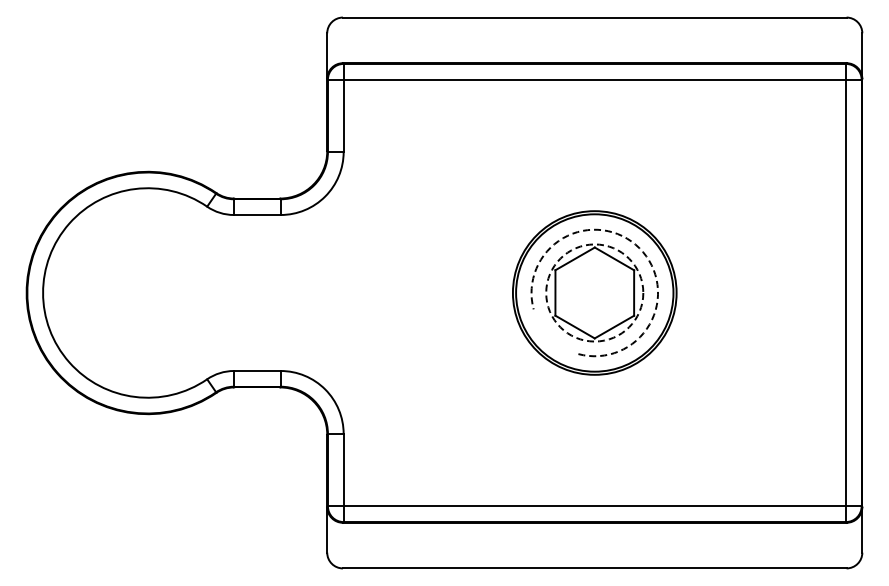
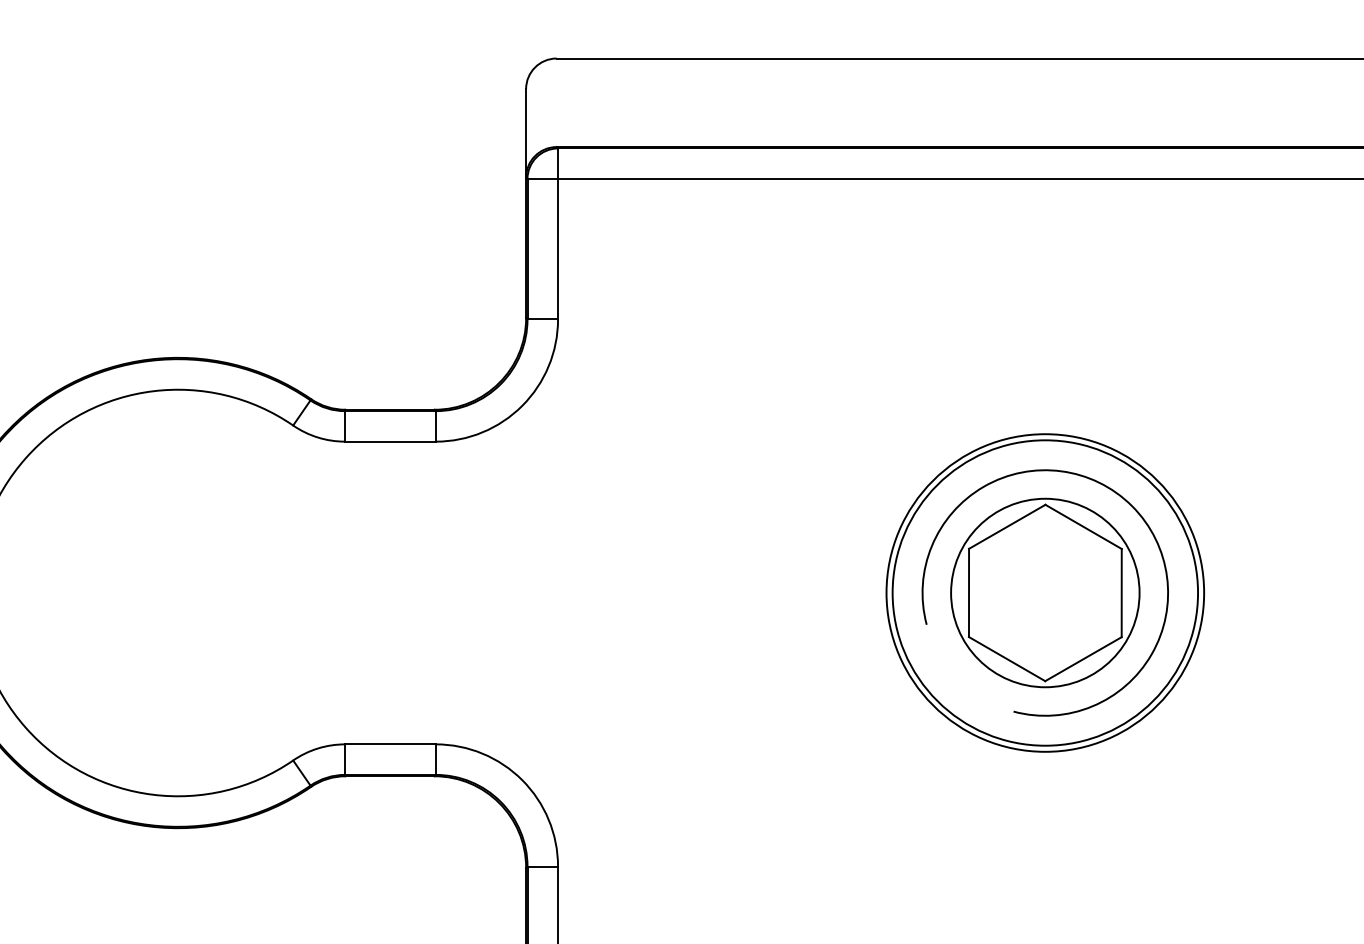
arc: (639, 248) -> (1132, 506), dashed -> solid
circle: (594, 292) -> (1044, 592), dashed -> solid

